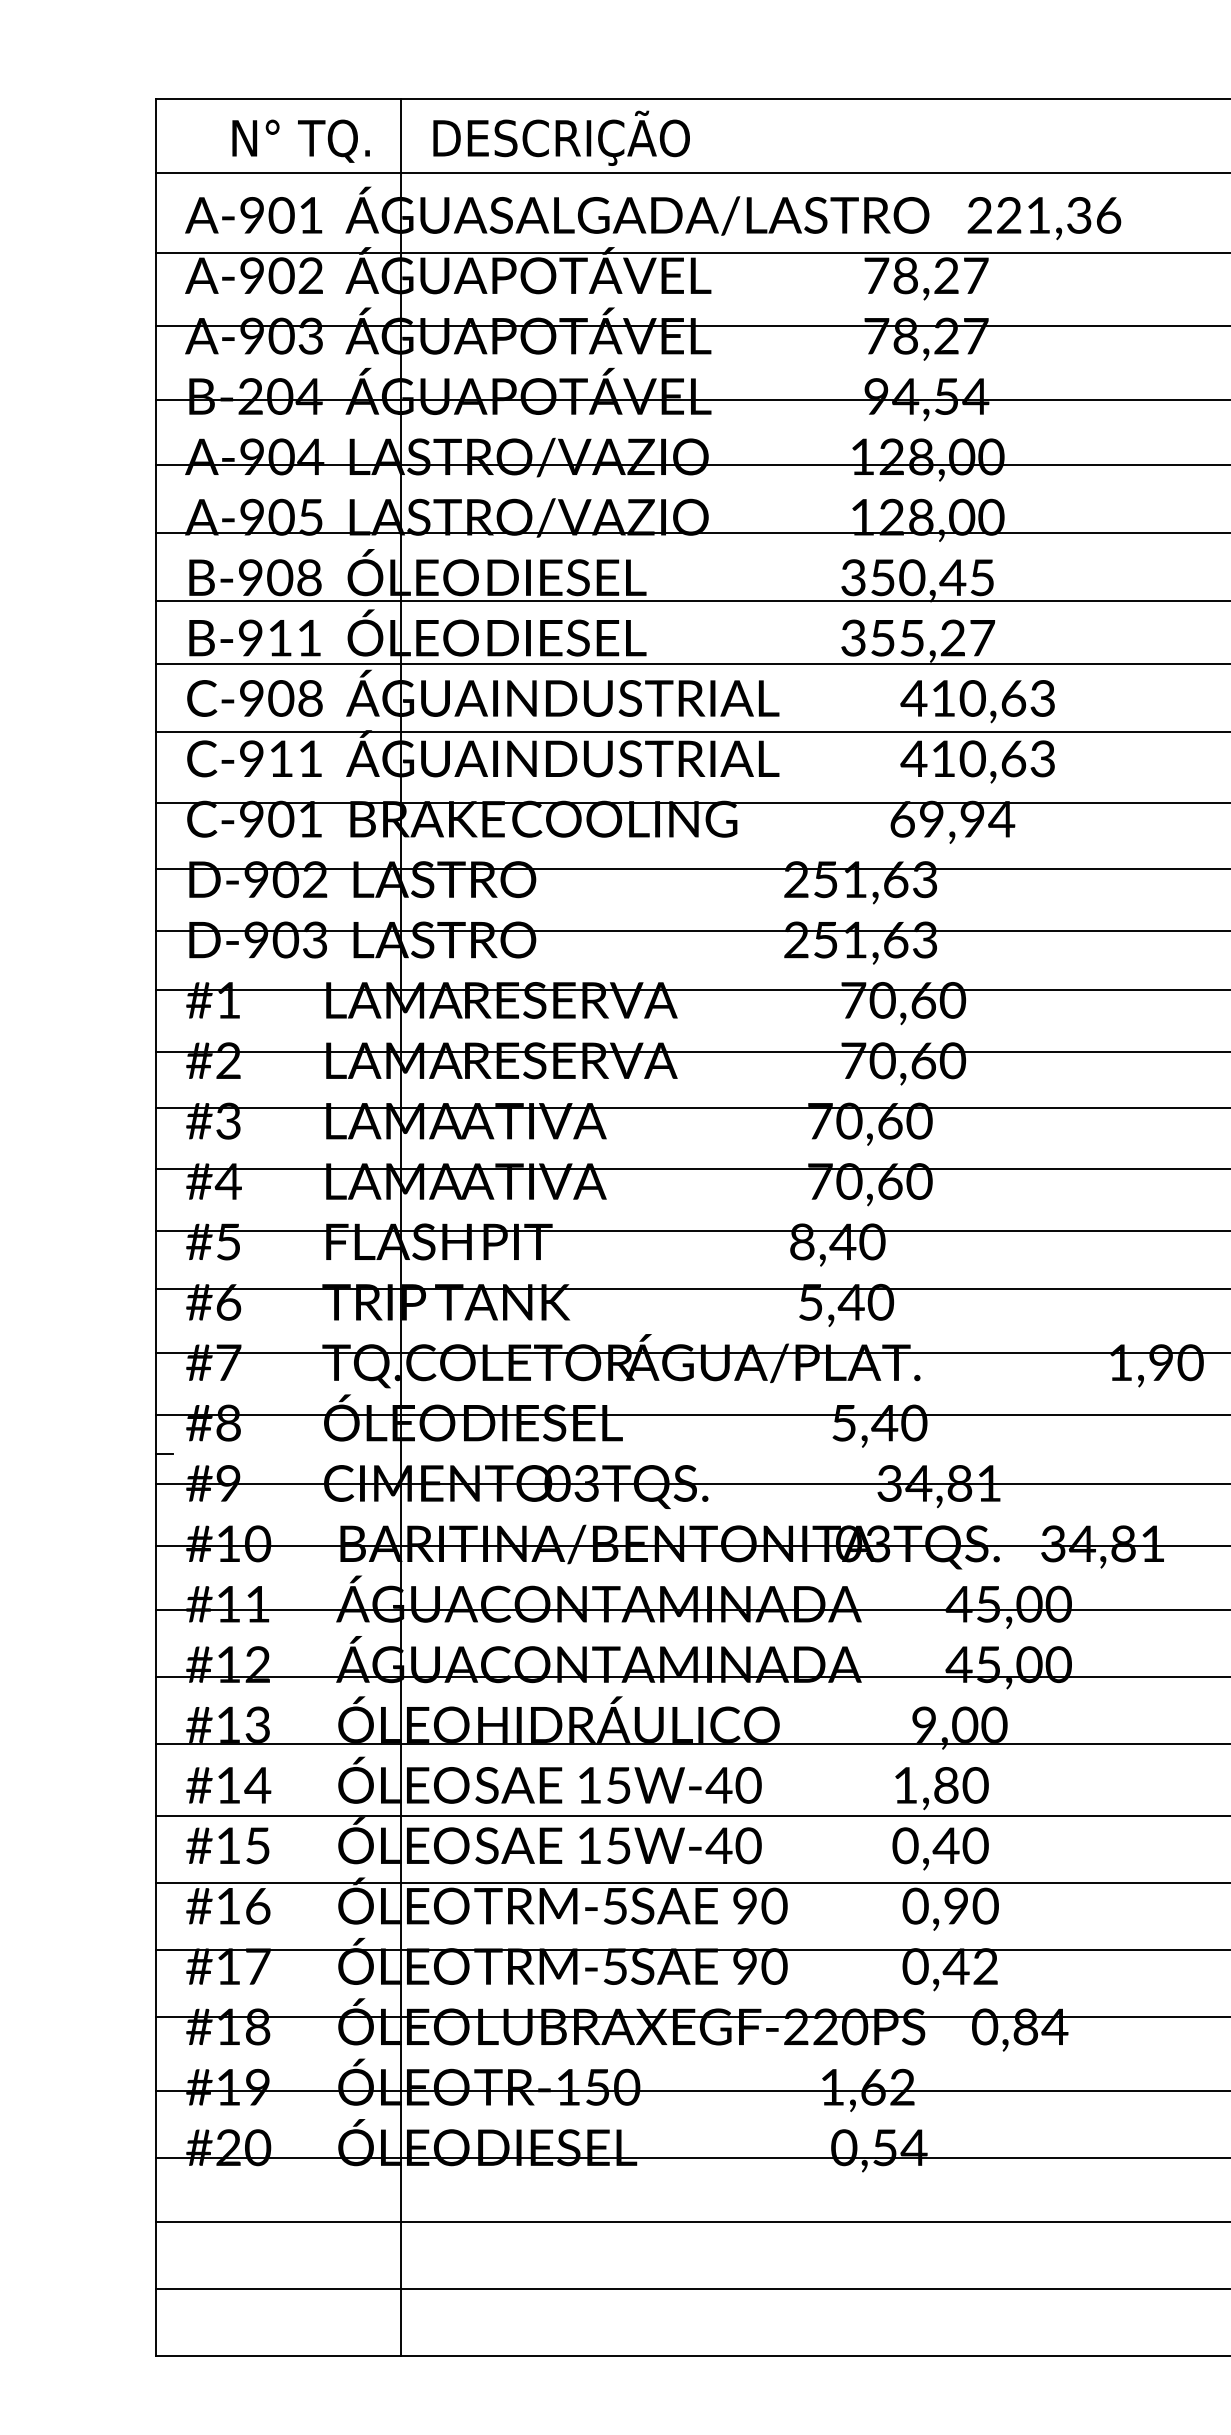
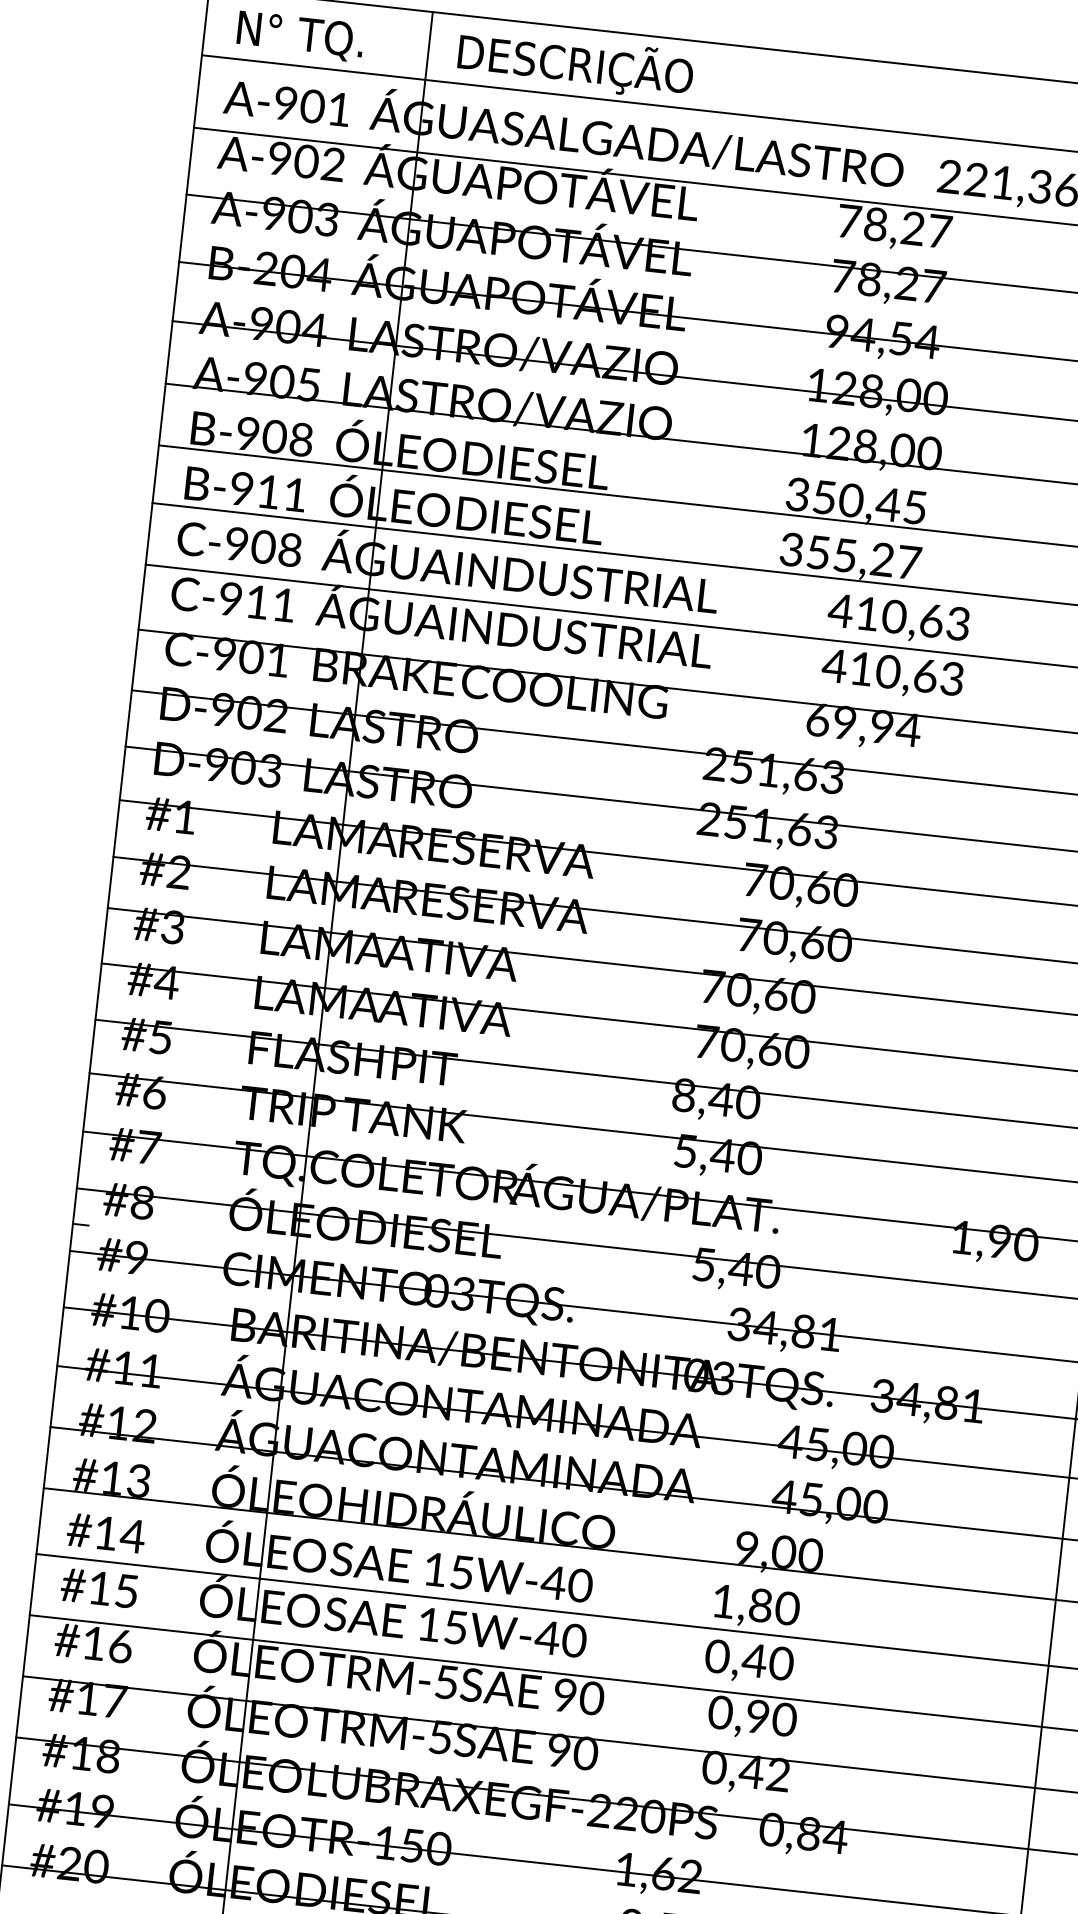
text: (300, 140) -> (299, 35), moved

